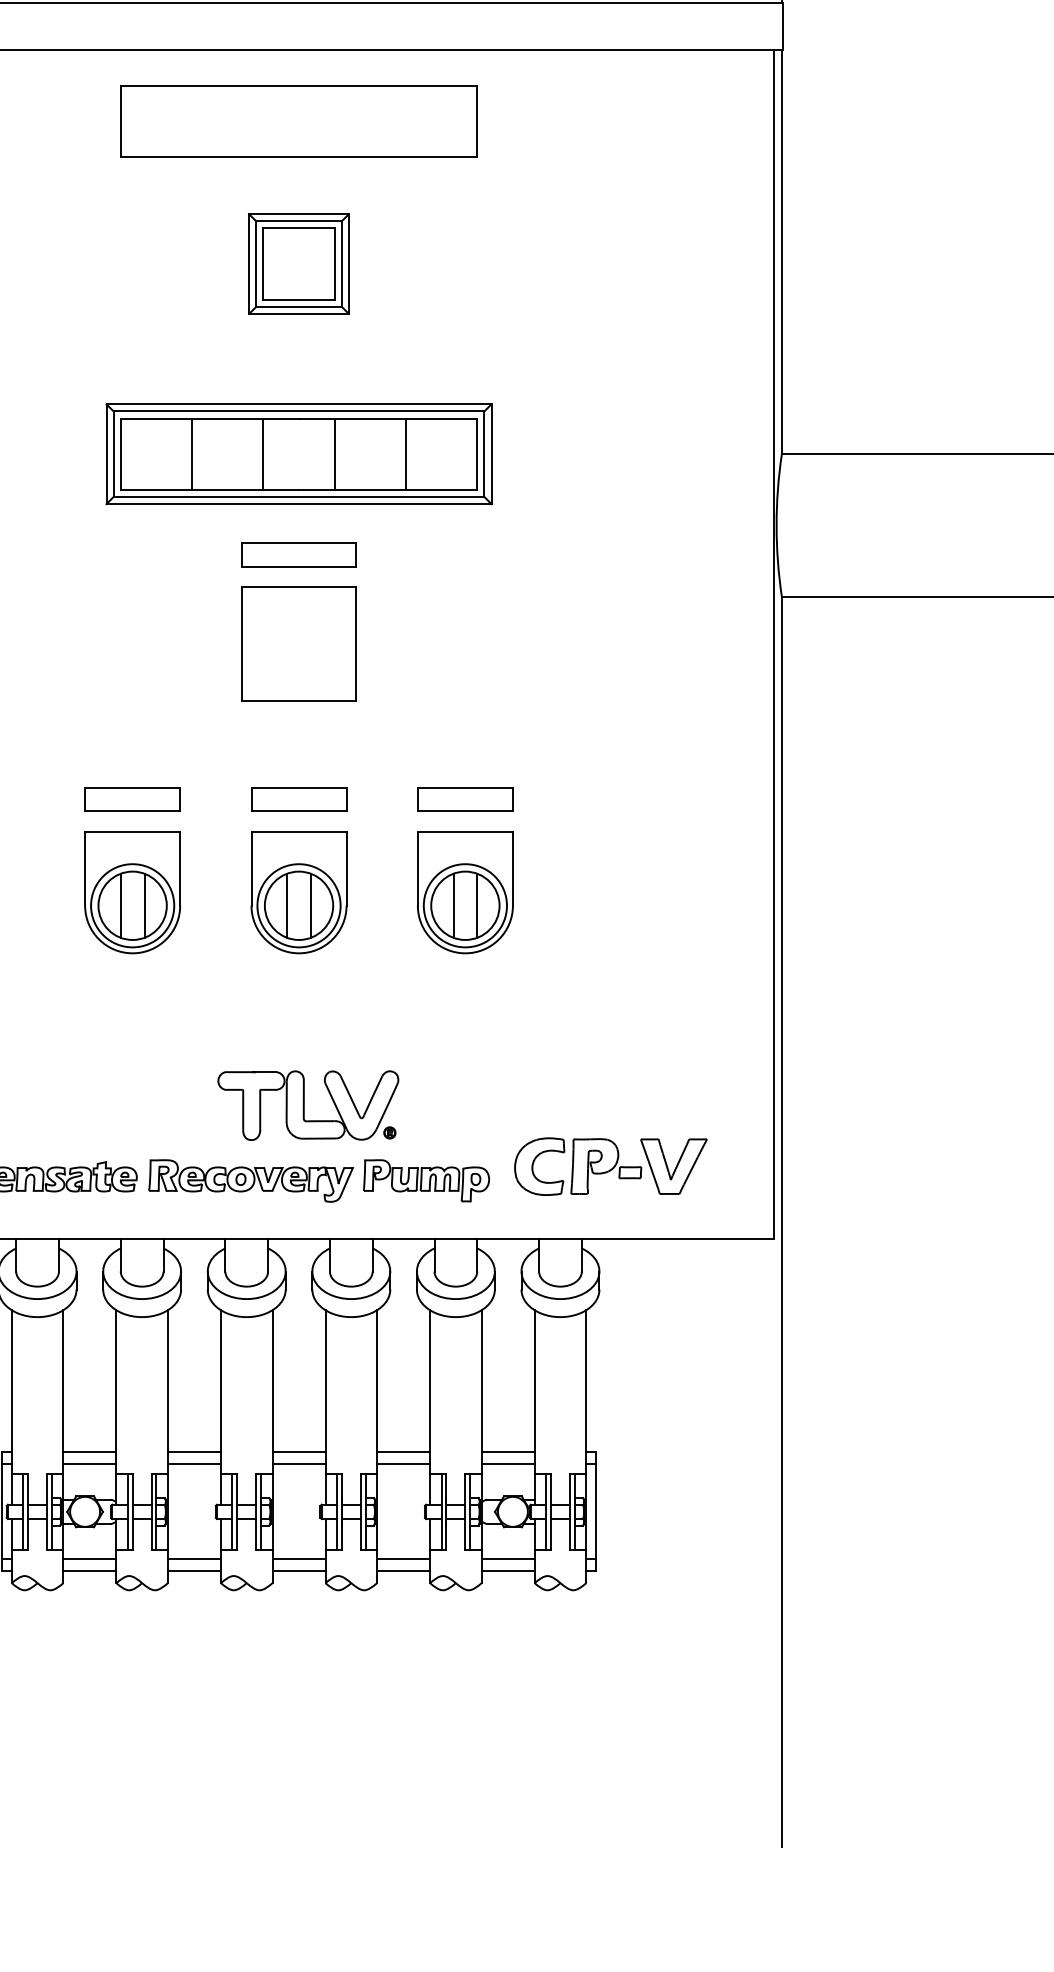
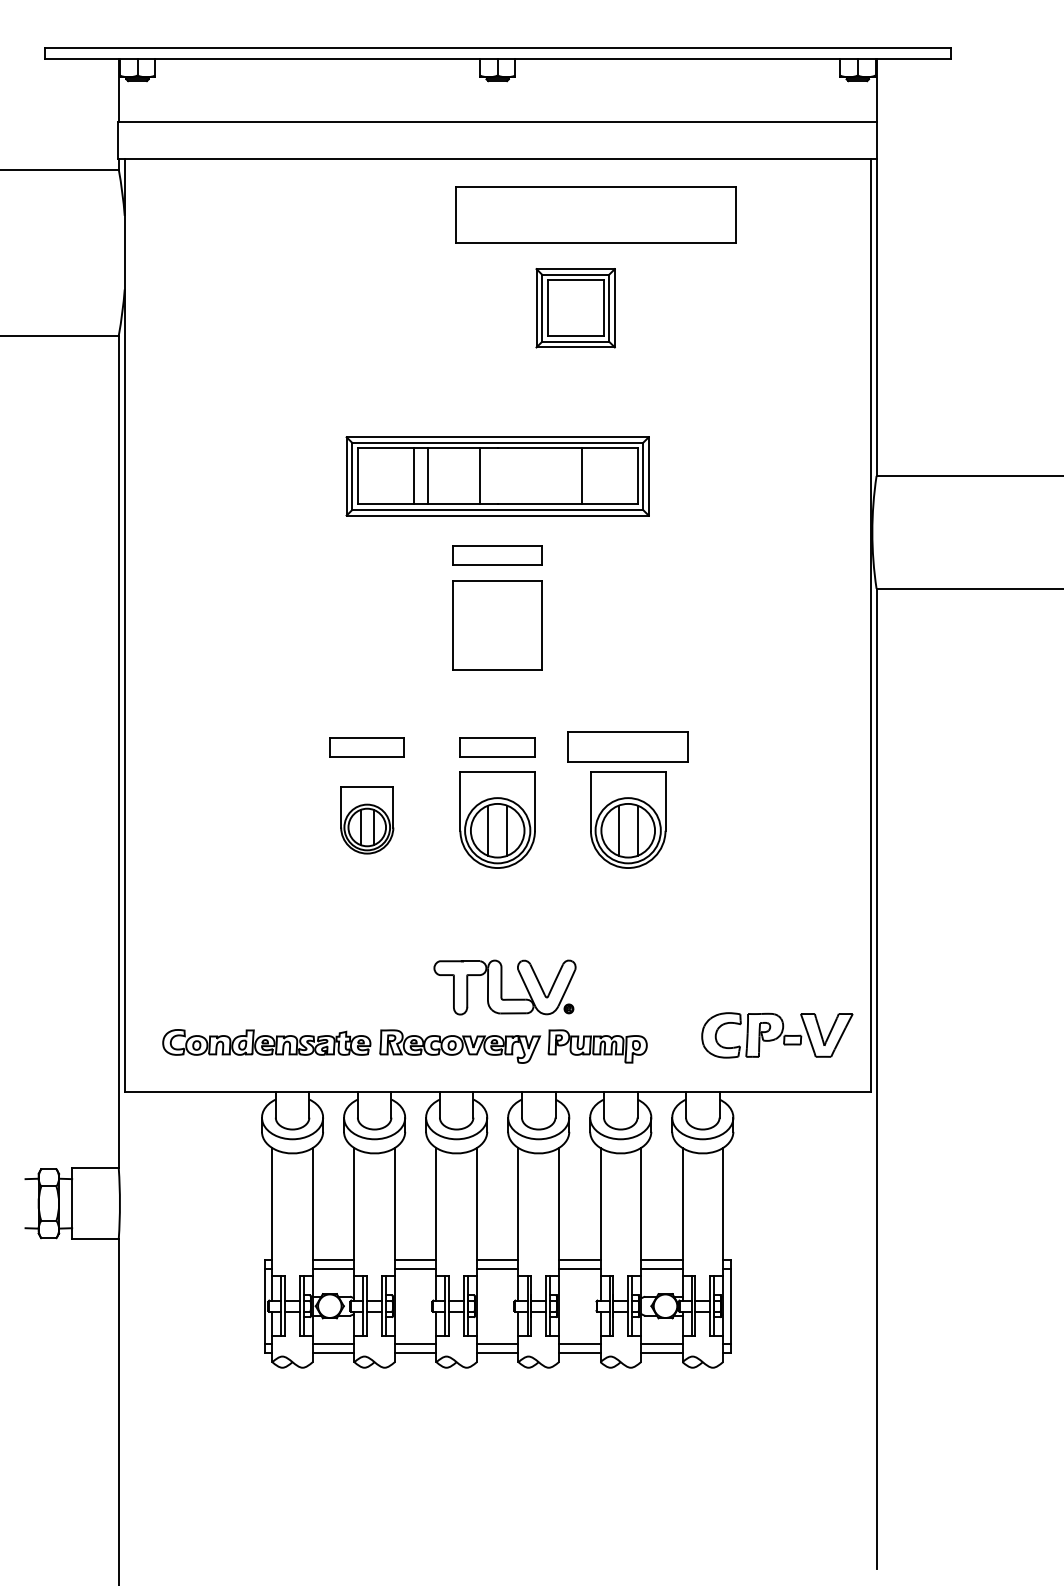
part: (298, 120) -> (595, 214), moved
part: (298, 264) -> (575, 308), moved
line: (263, 454) -> (427, 476), moved
line: (334, 454) -> (479, 476), moved
part: (465, 799) -> (628, 747), size x1.6
part: (133, 891) -> (367, 819), size x0.7
part: (611, 1166) -> (777, 1035), moved

